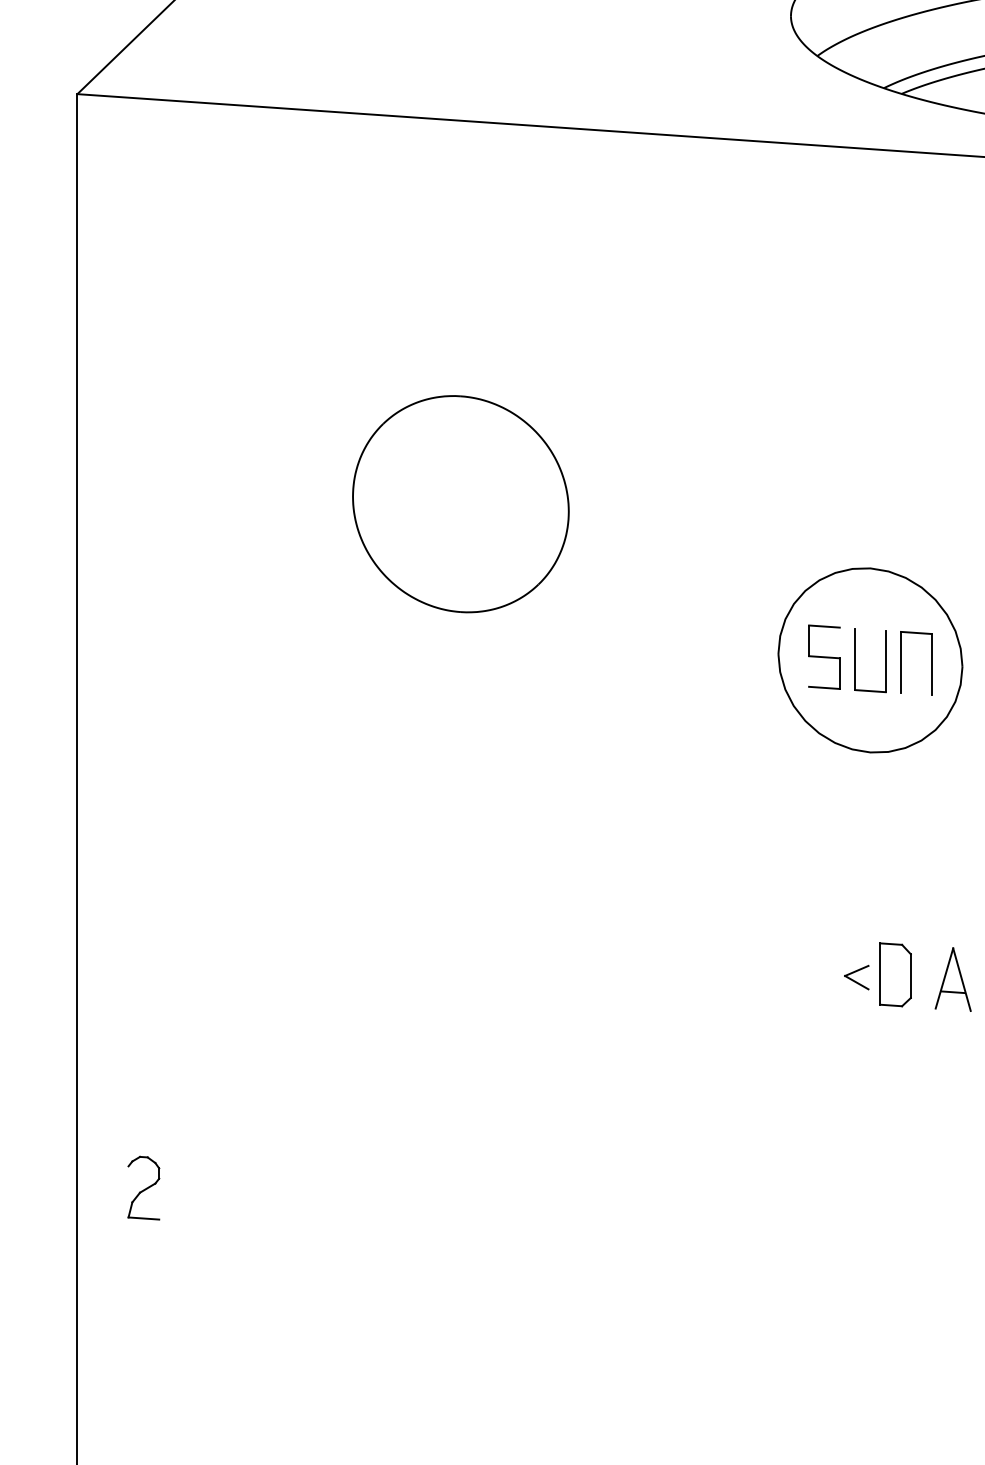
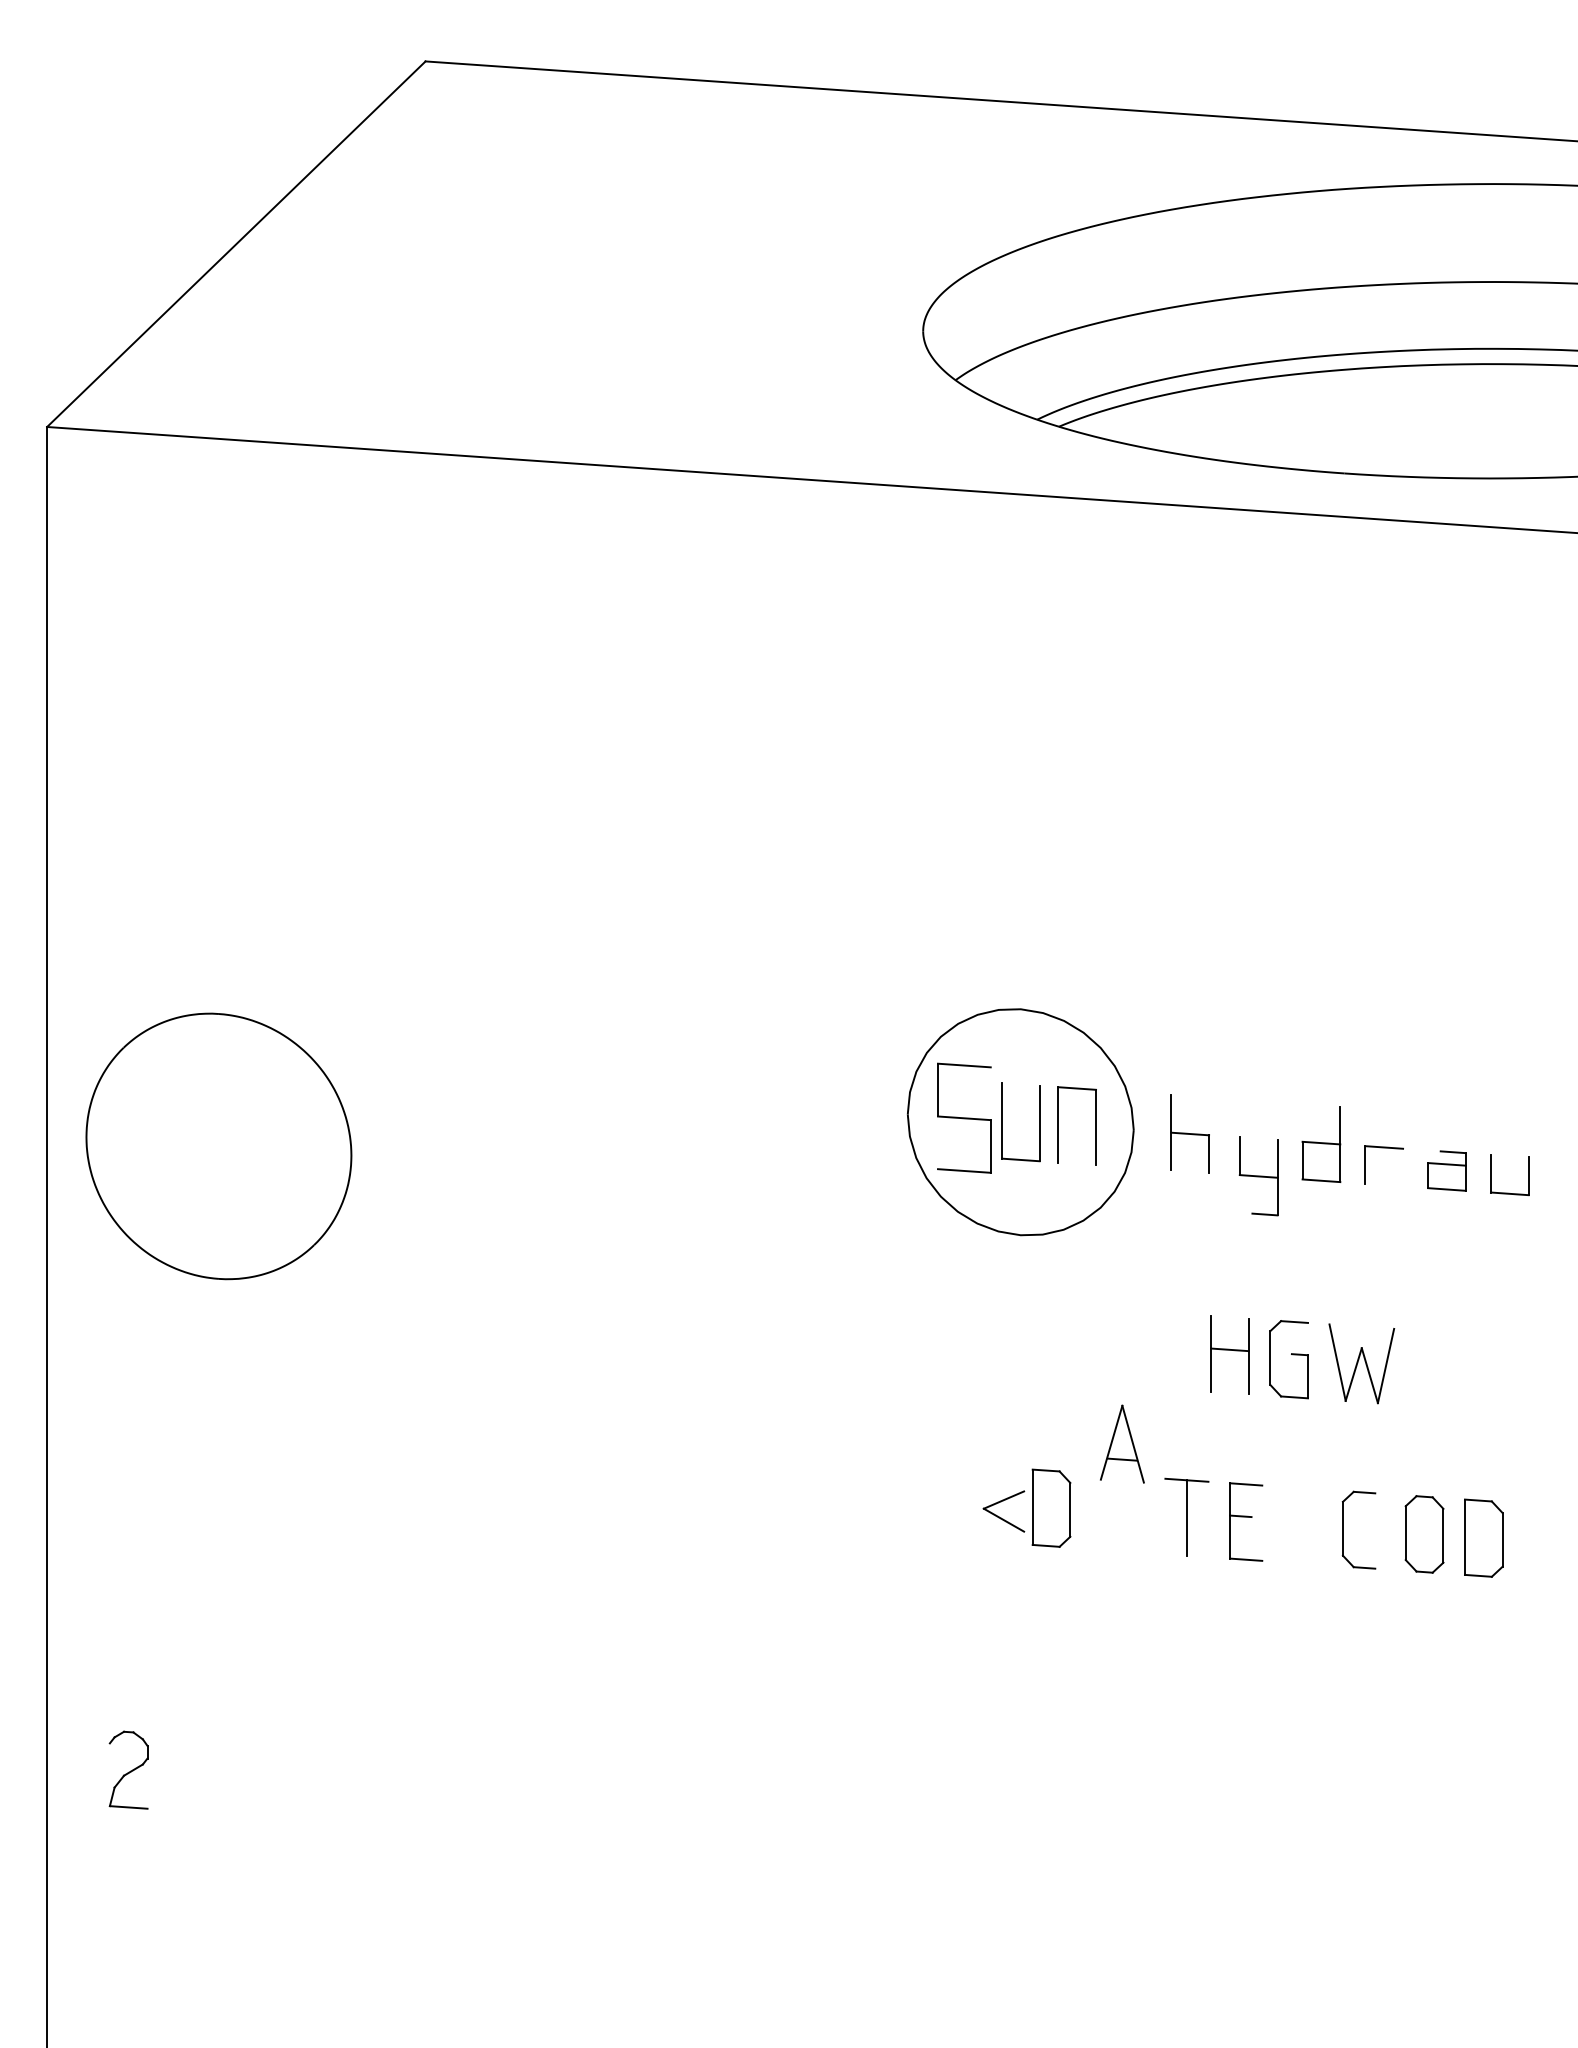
part: (460, 504) -> (218, 1146), moved
part: (823, 657) -> (963, 1118), size x1.4
part: (856, 977) -> (1003, 1511), size x1.4
part: (953, 979) -> (1122, 1443), moved

